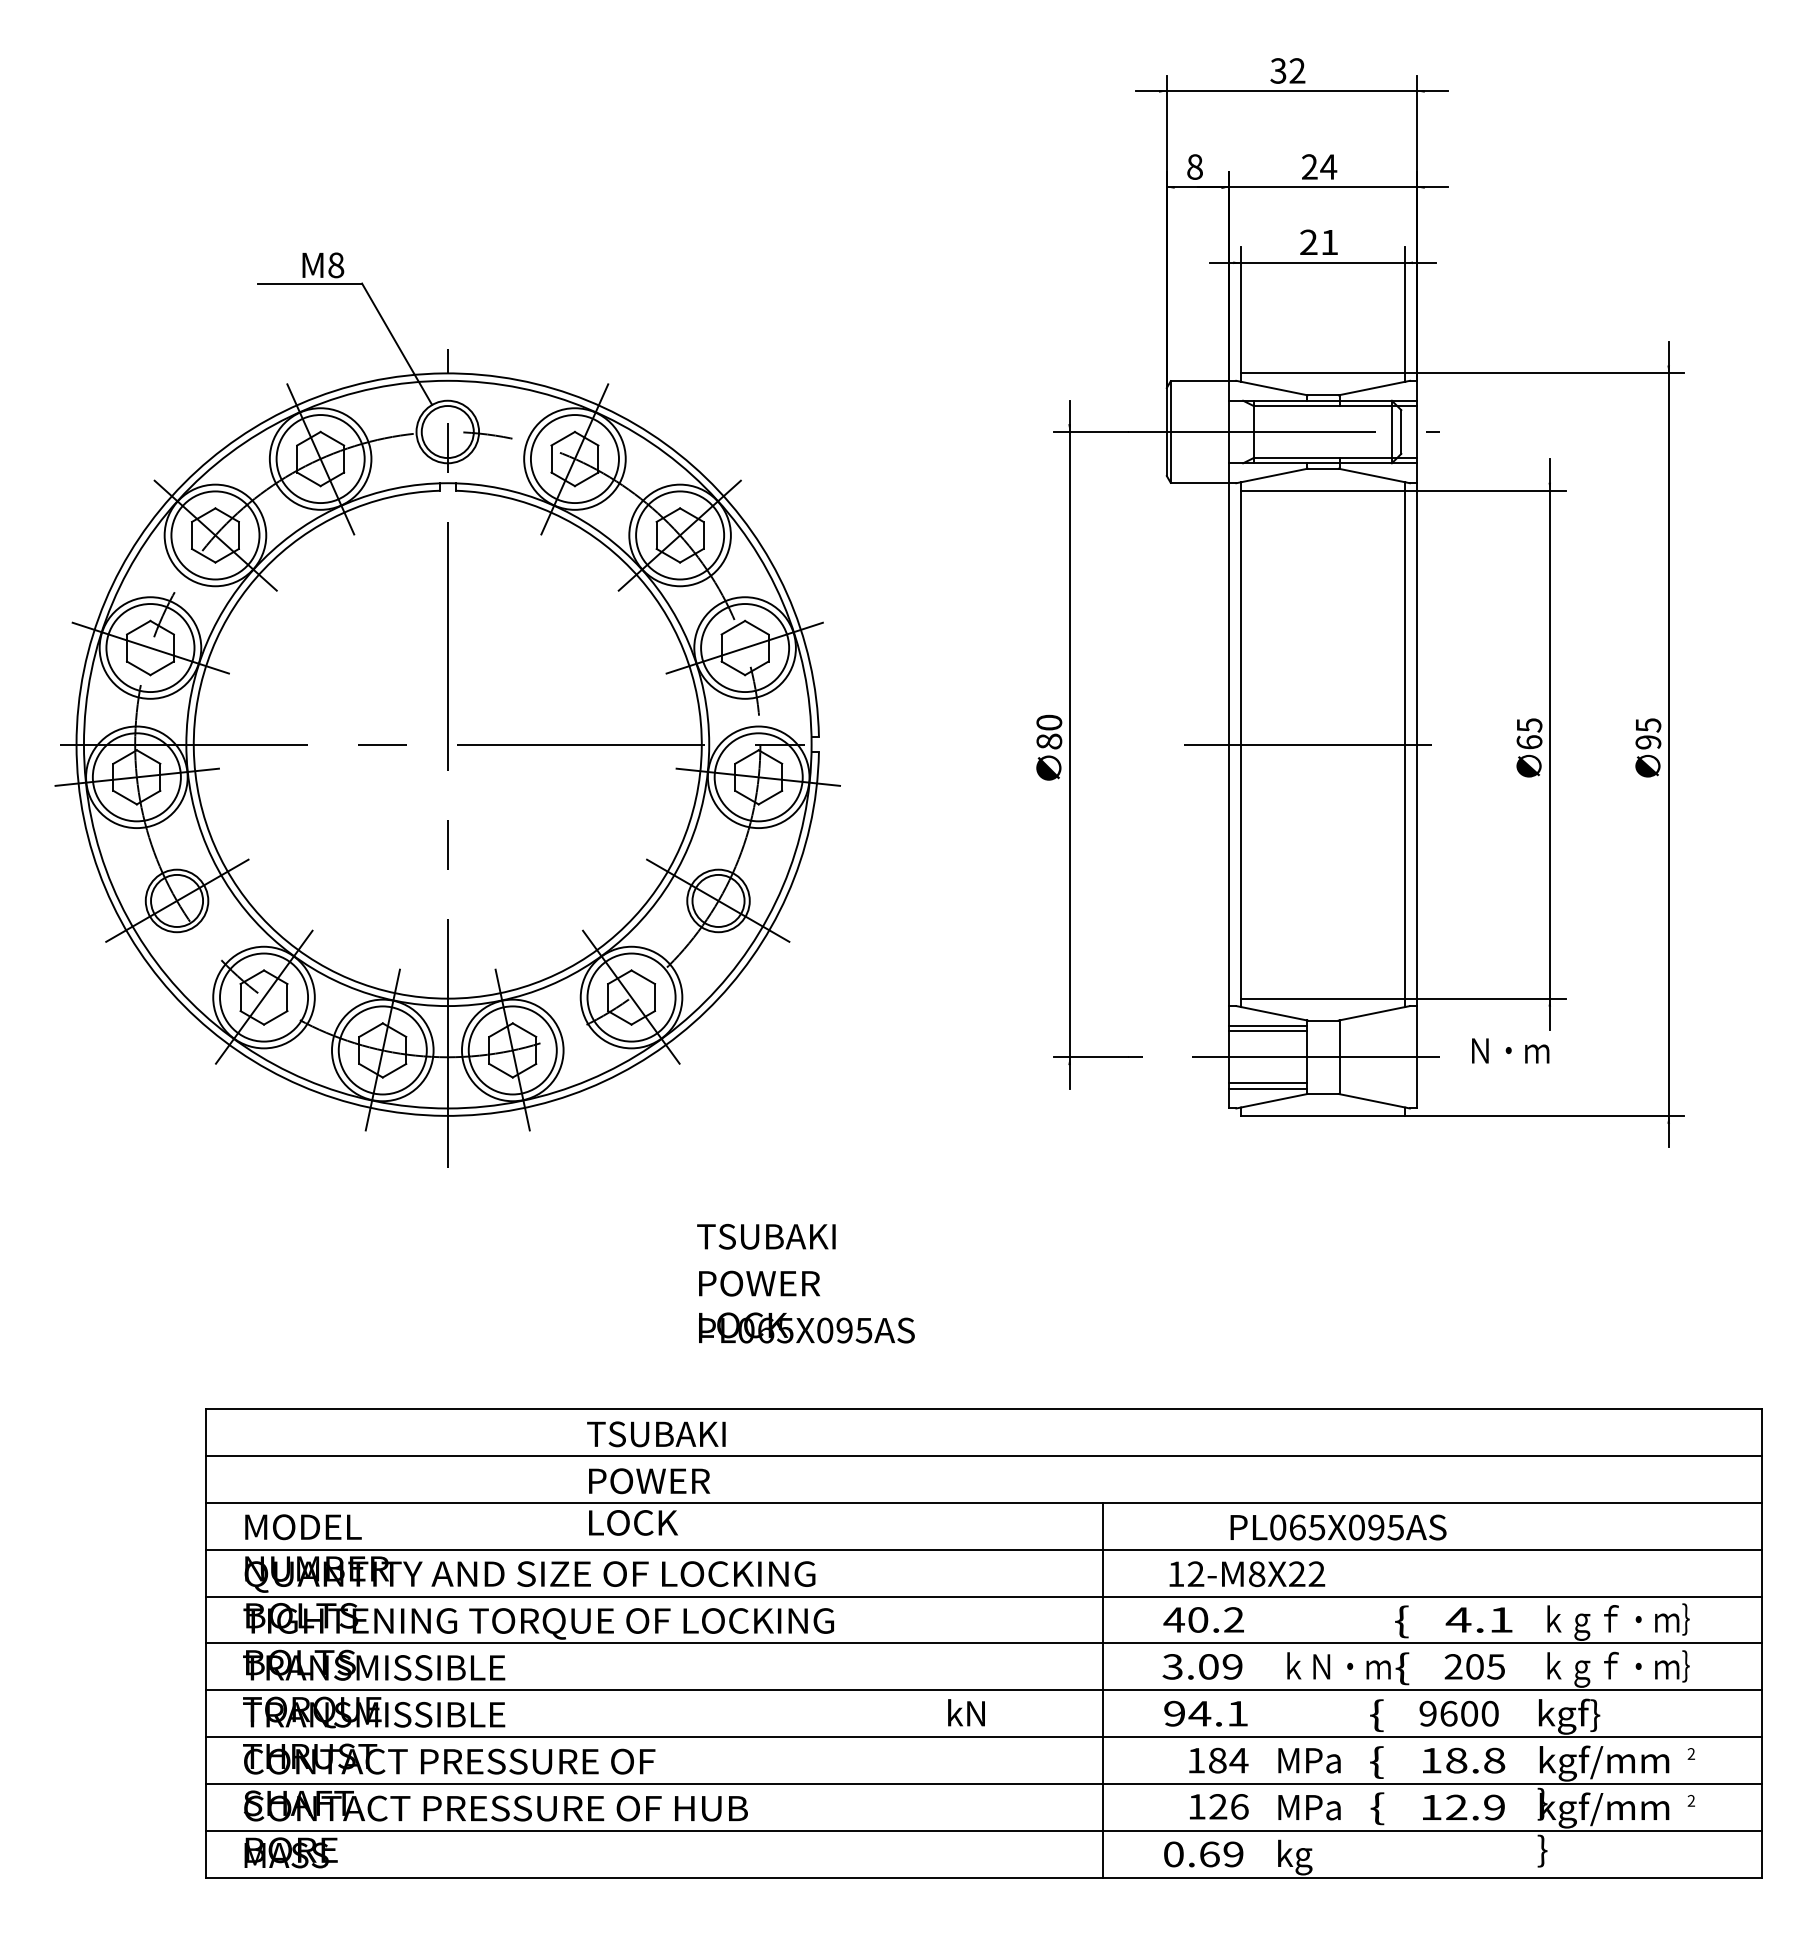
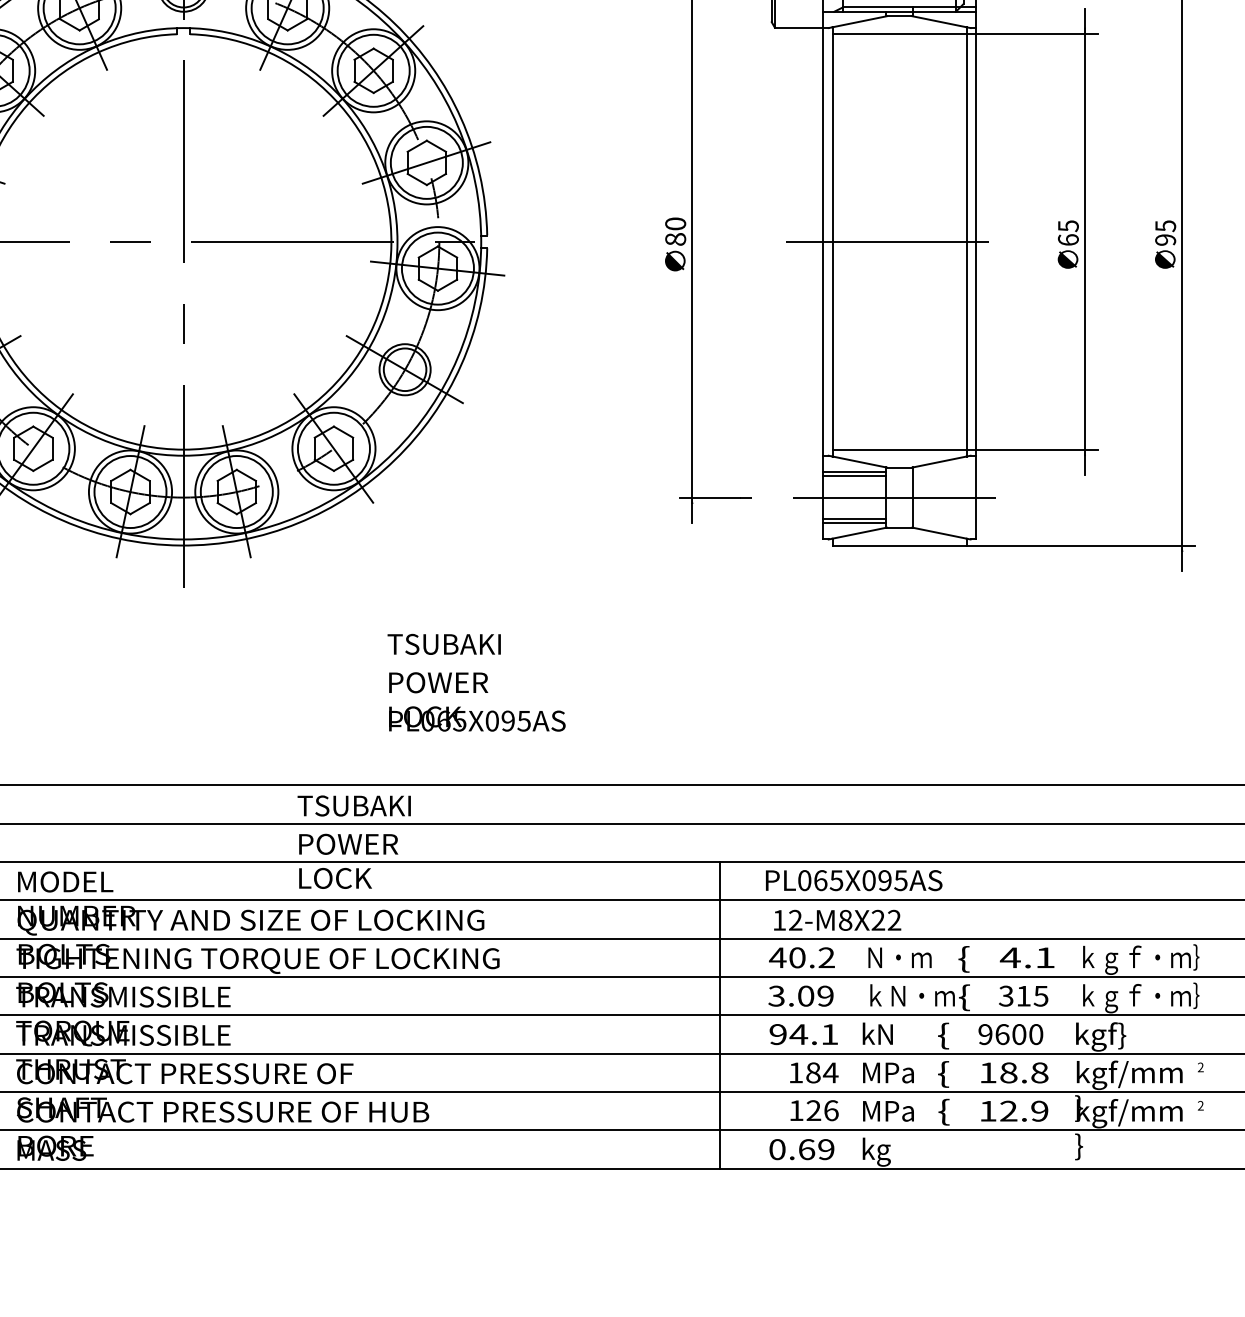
text: (1510, 1050) -> (899, 957), moved
text: (1338, 1527) -> (854, 880), moved
text: (1463, 1666) -> (1014, 995), 205 -> 315
text: (966, 1712) -> (877, 1033), moved

